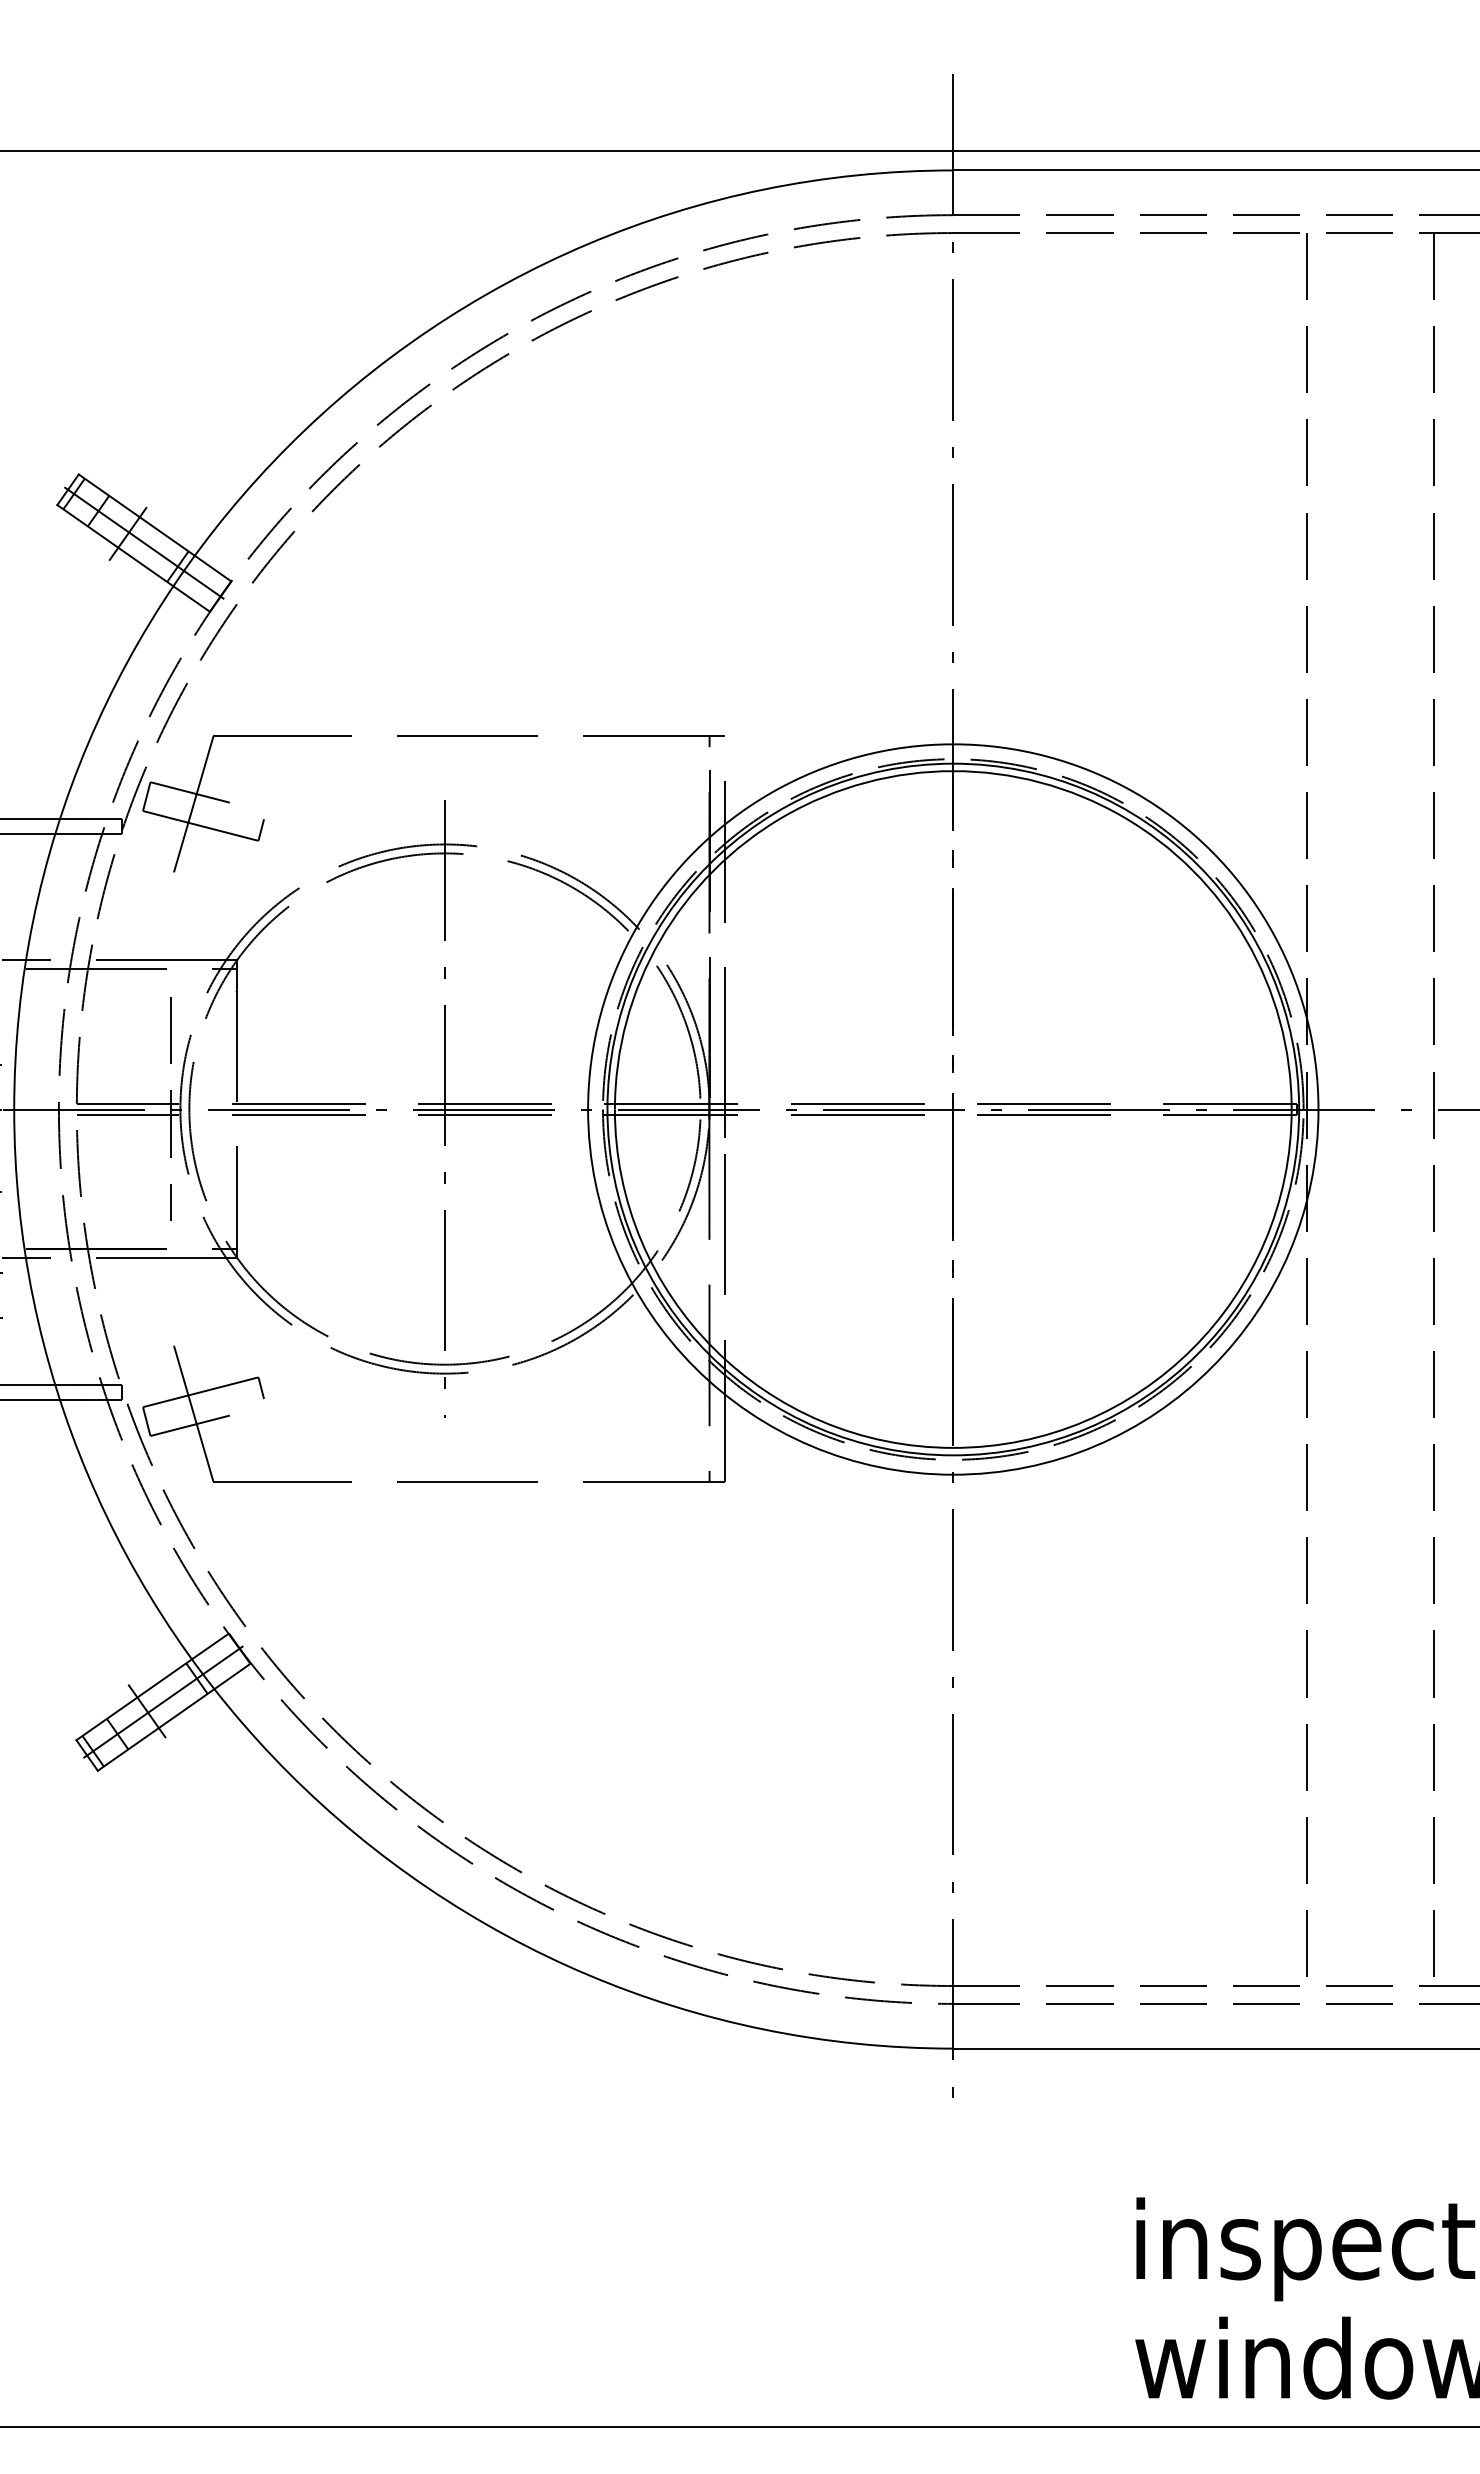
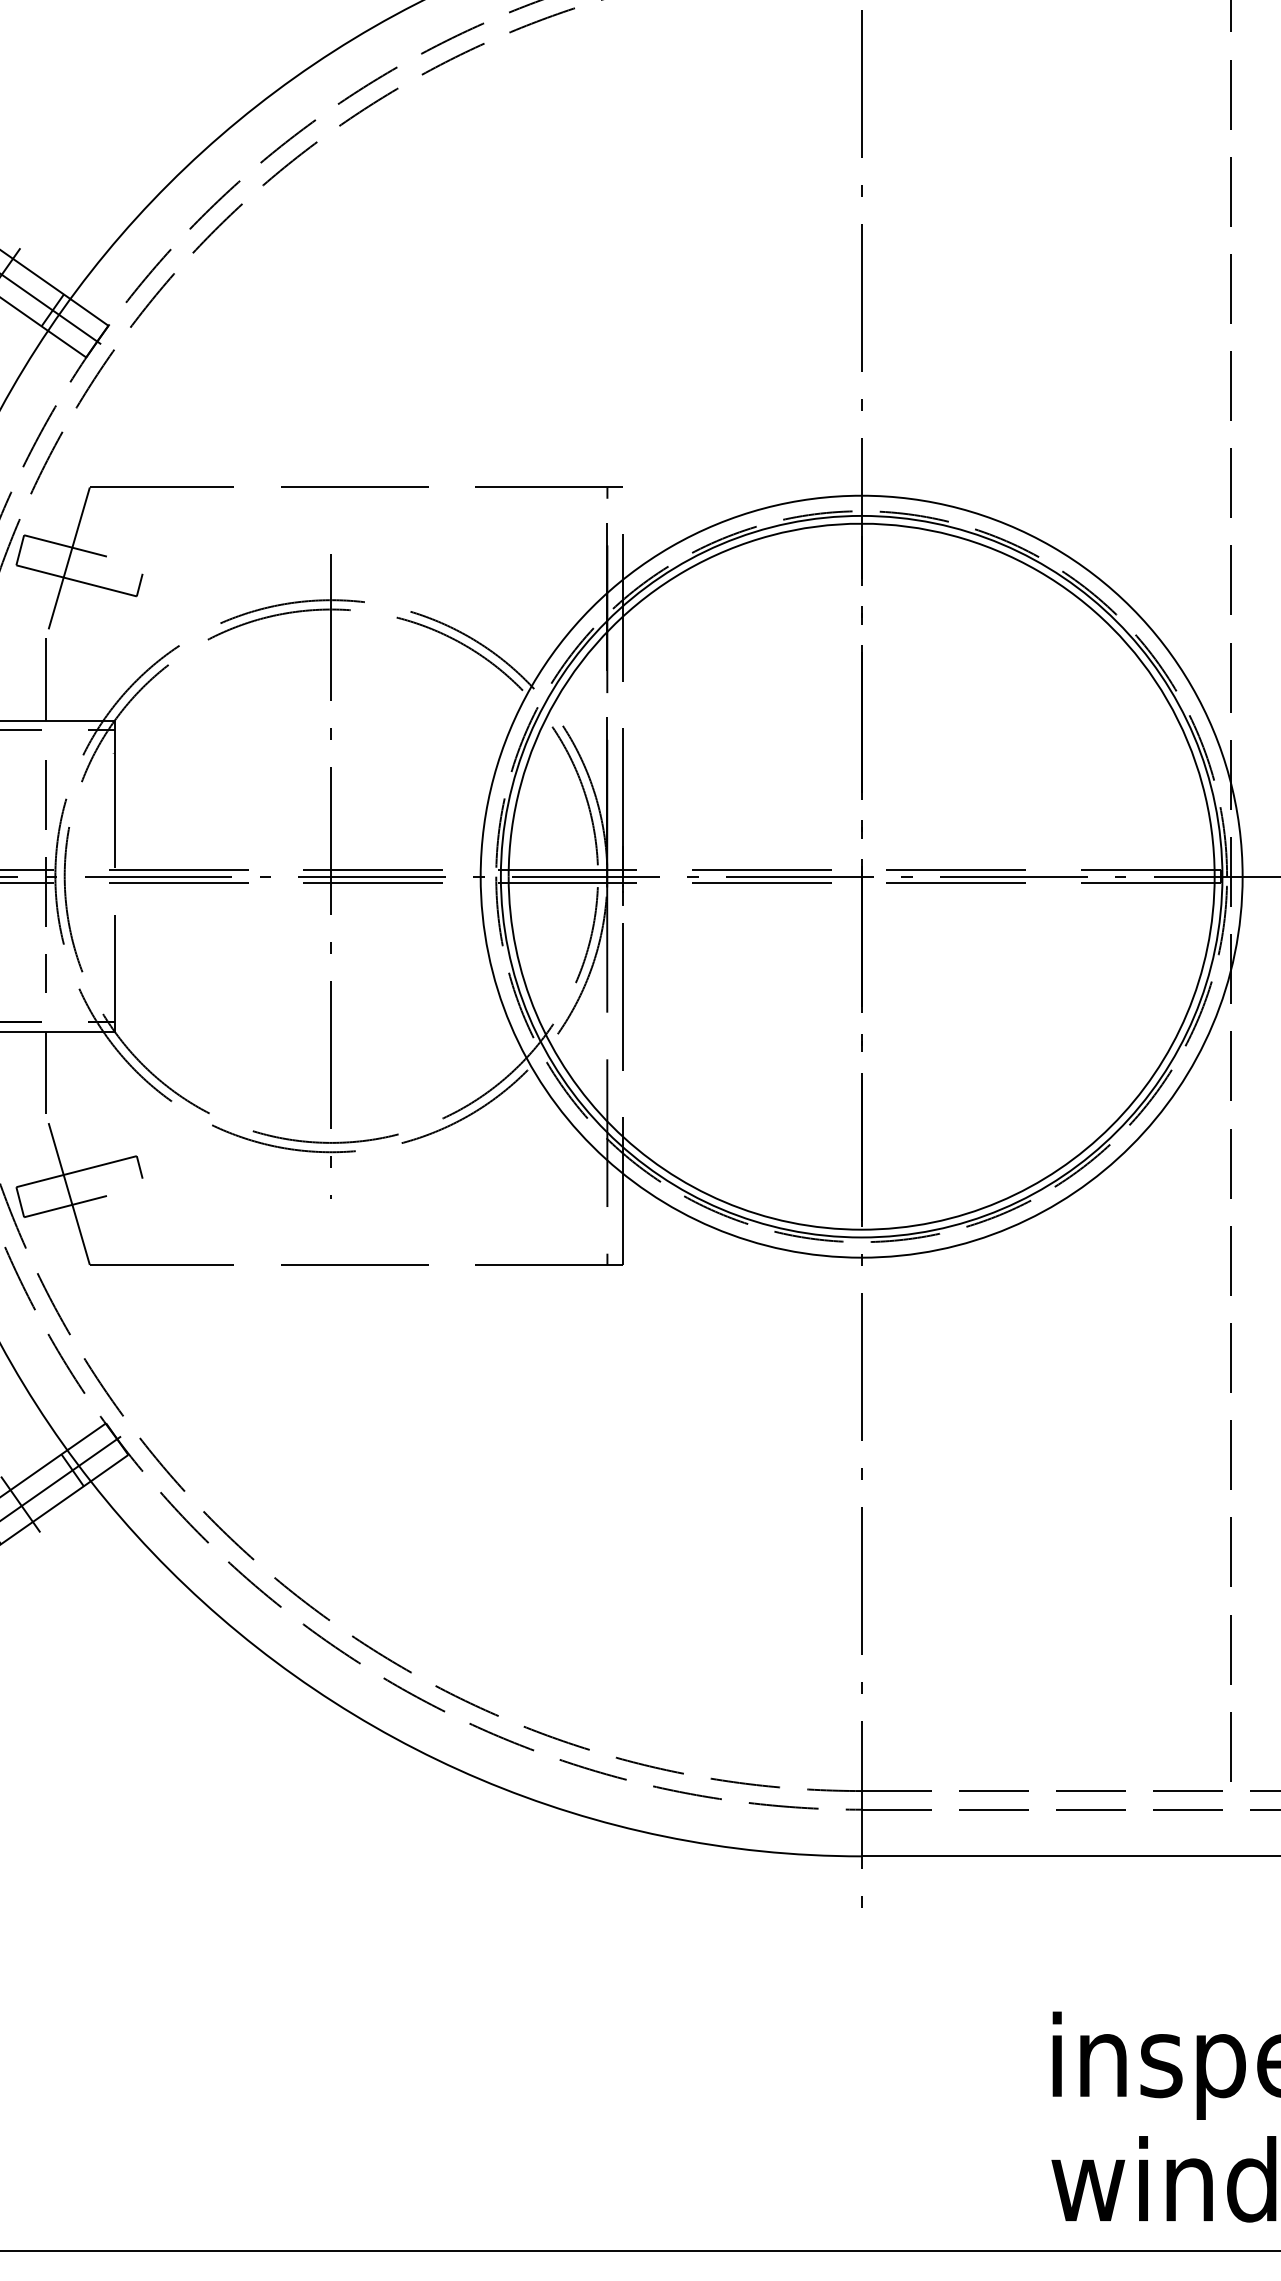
line: (171, 920) -> (46, 679), added
line: (171, 1297) -> (46, 1072), added

